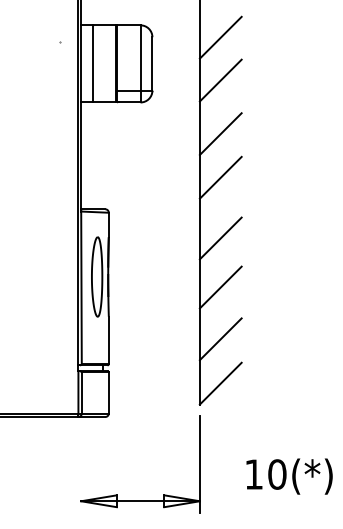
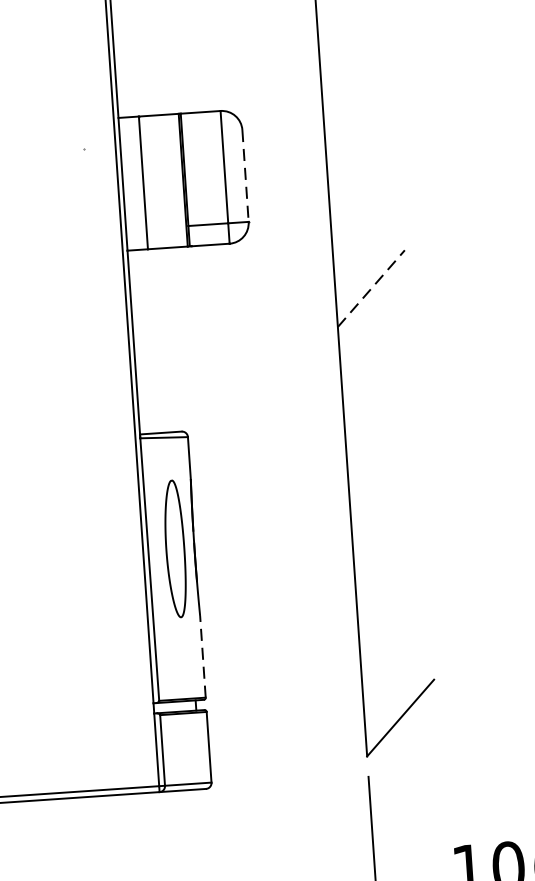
line: (220, 37) -> (359, 122), removed
line: (152, 63) -> (245, 175), solid -> dashed
line: (220, 80) -> (364, 196), removed
line: (220, 134) -> (370, 289), solid -> dashed
line: (220, 177) -> (375, 363), removed
line: (220, 238) -> (383, 468), removed
line: (220, 287) -> (388, 552), removed
line: (220, 339) -> (394, 642), removed
line: (108, 340) -> (202, 656), solid -> dashed

